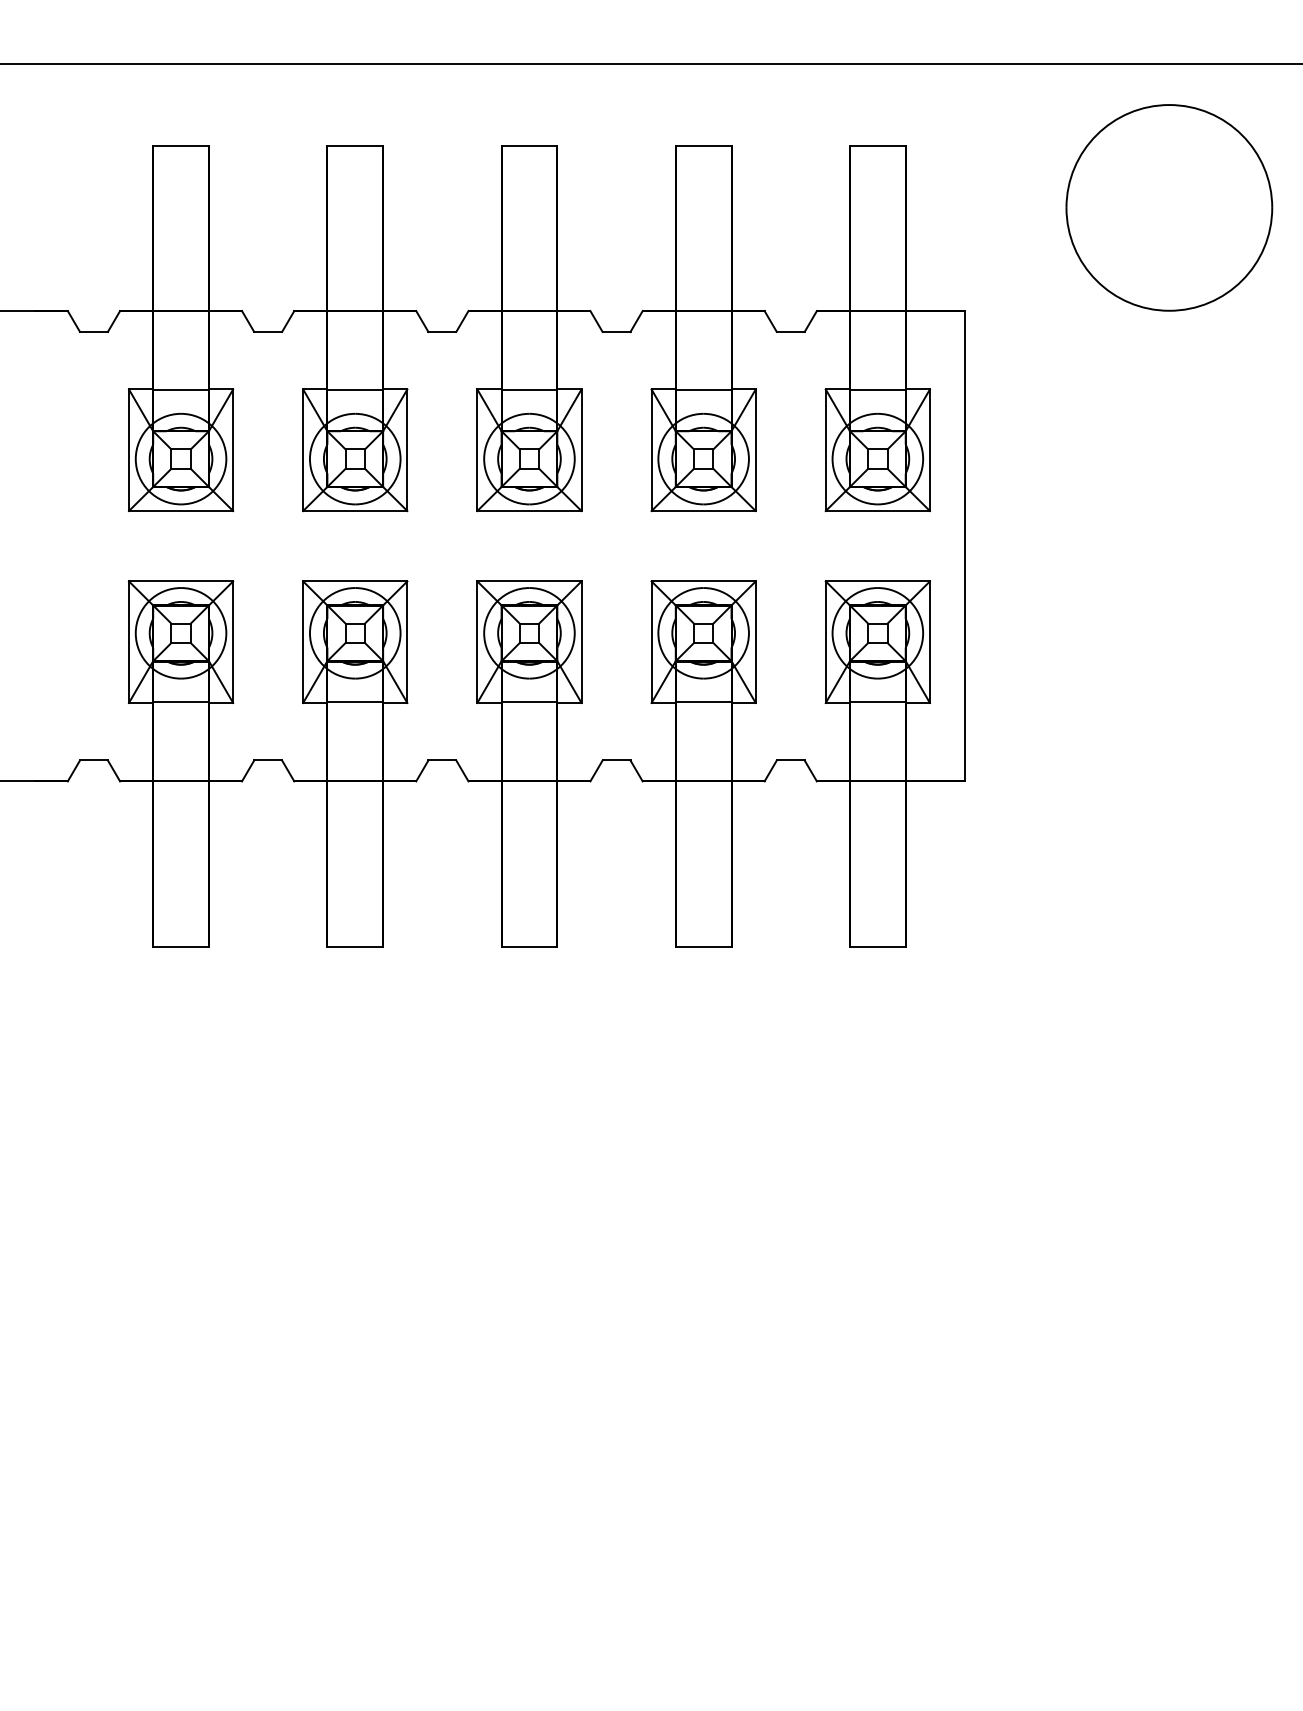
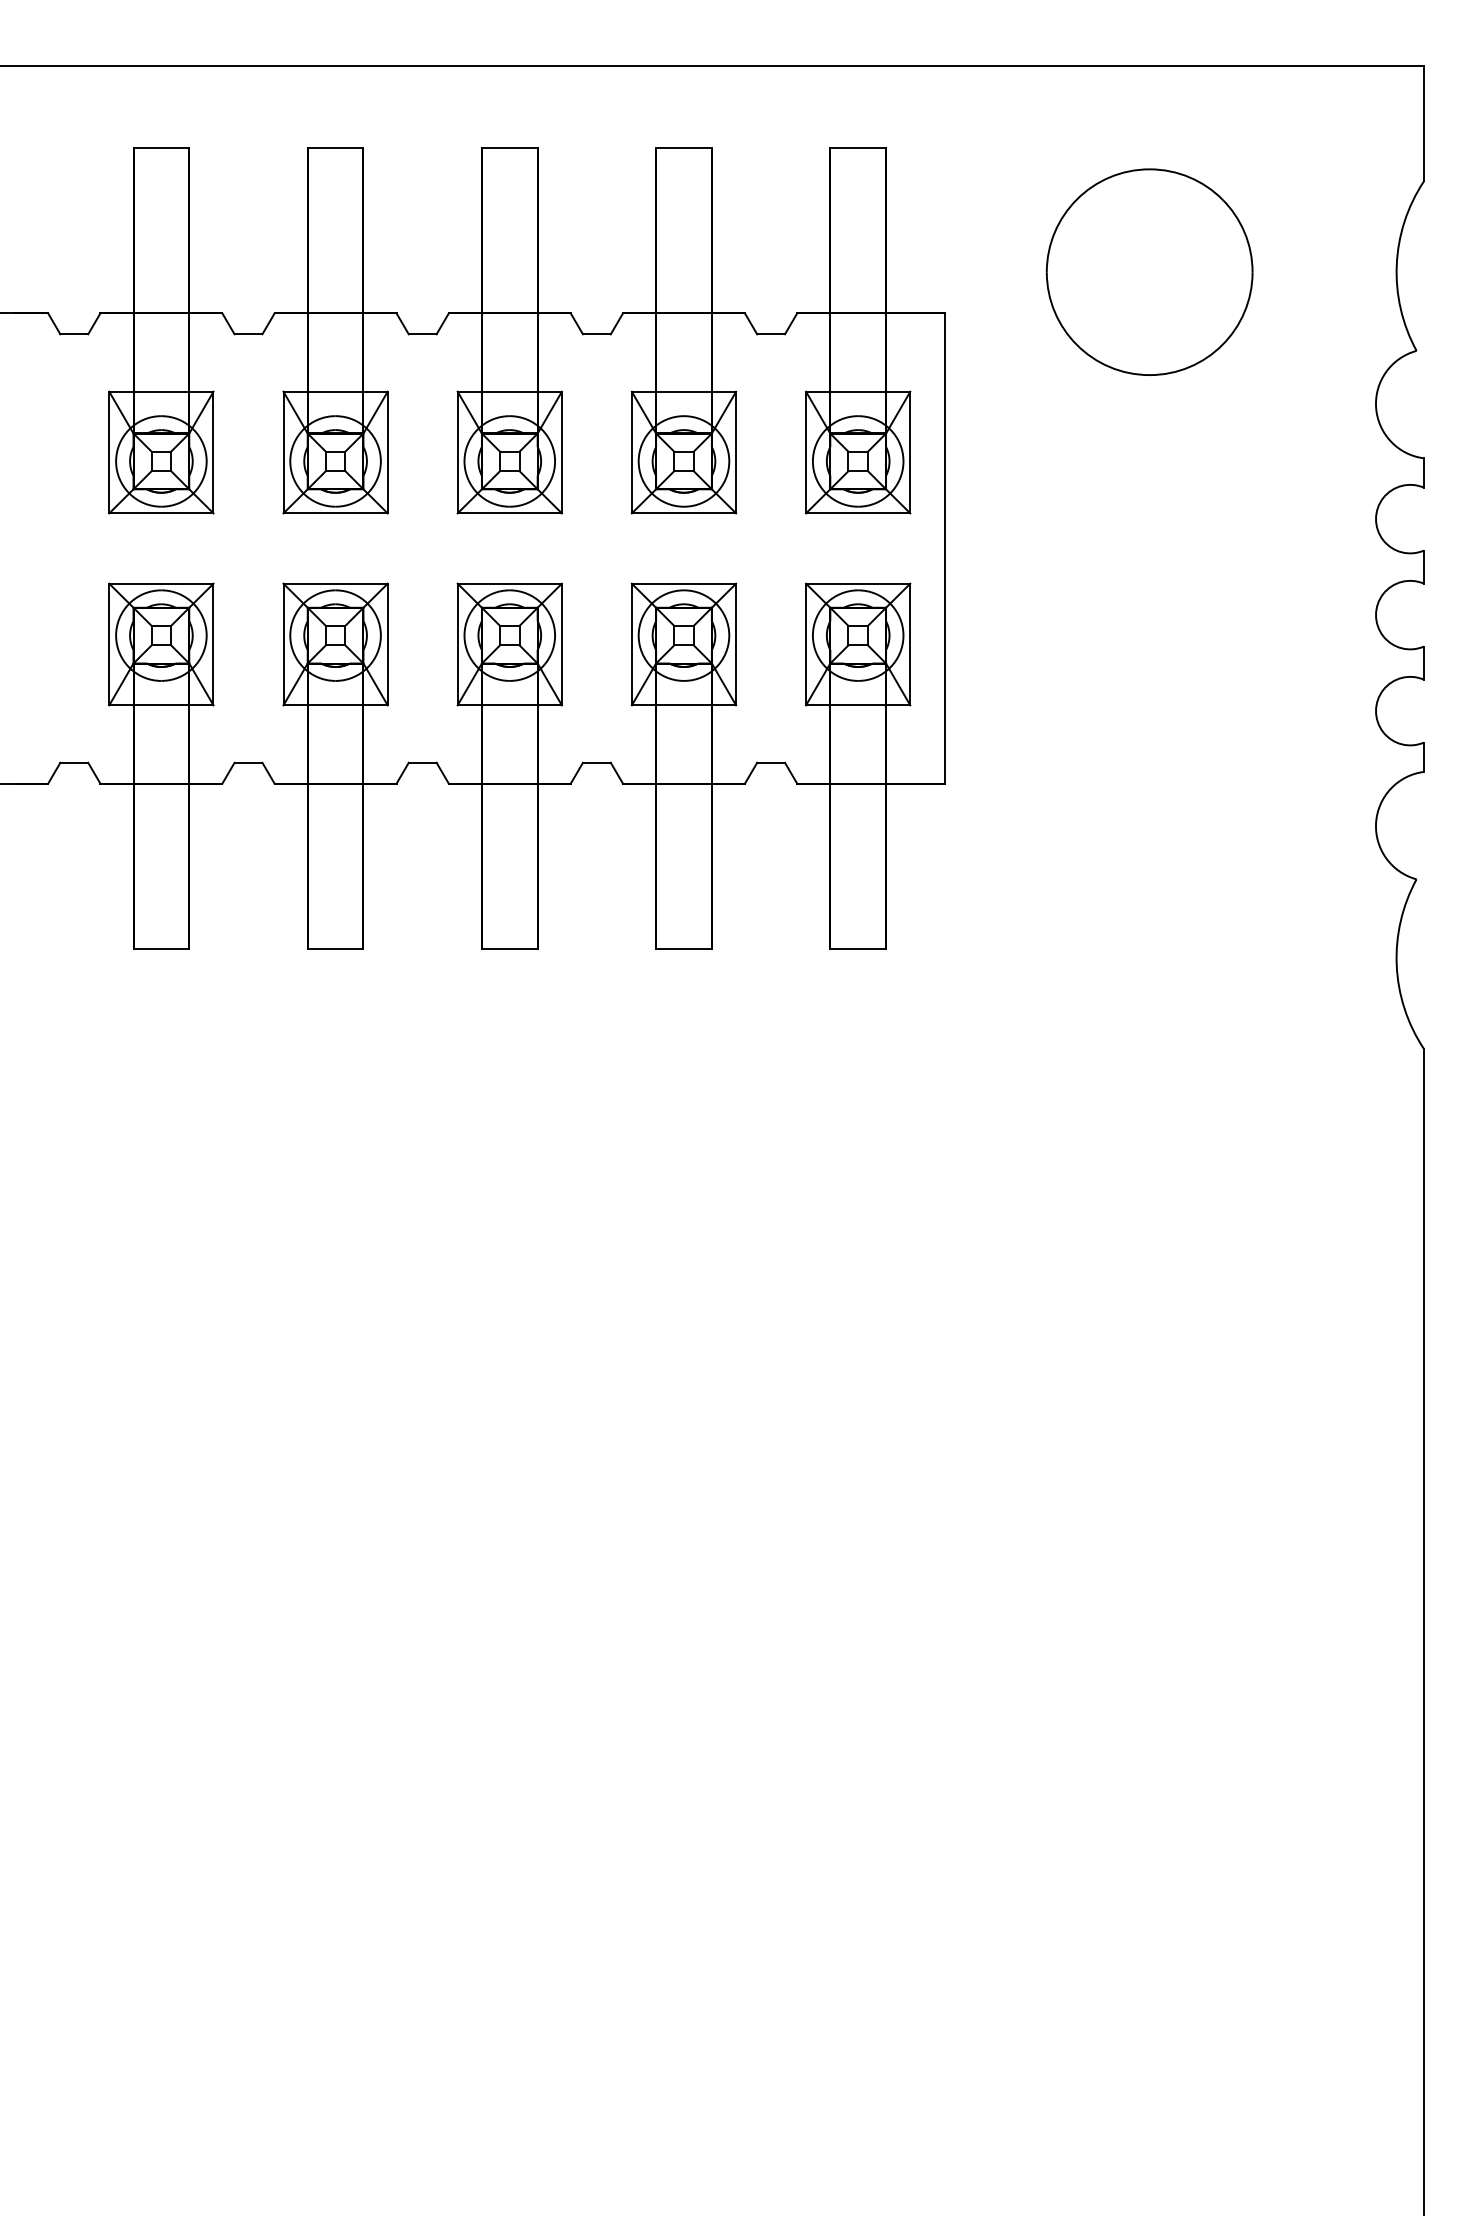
part: (1169, 207) -> (1149, 271), moved

